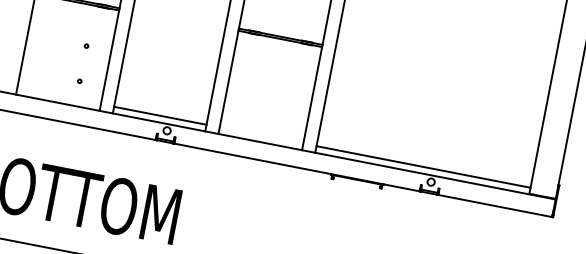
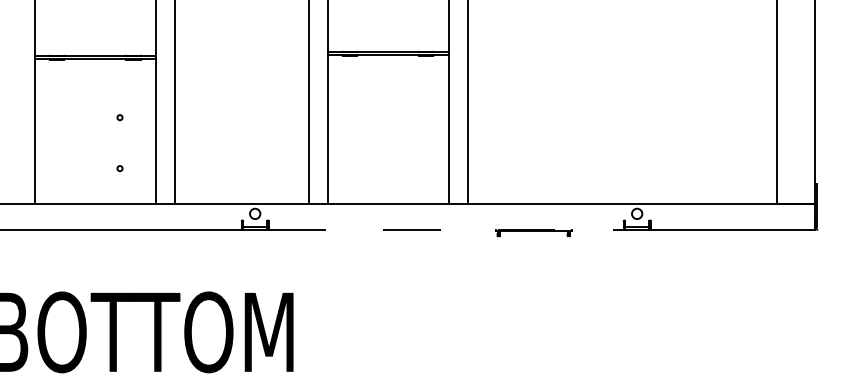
line: (160, 115) -> (241, 194), removed
line: (423, 166) -> (622, 194), removed
line: (297, 167) -> (446, 229), solid -> dashed

